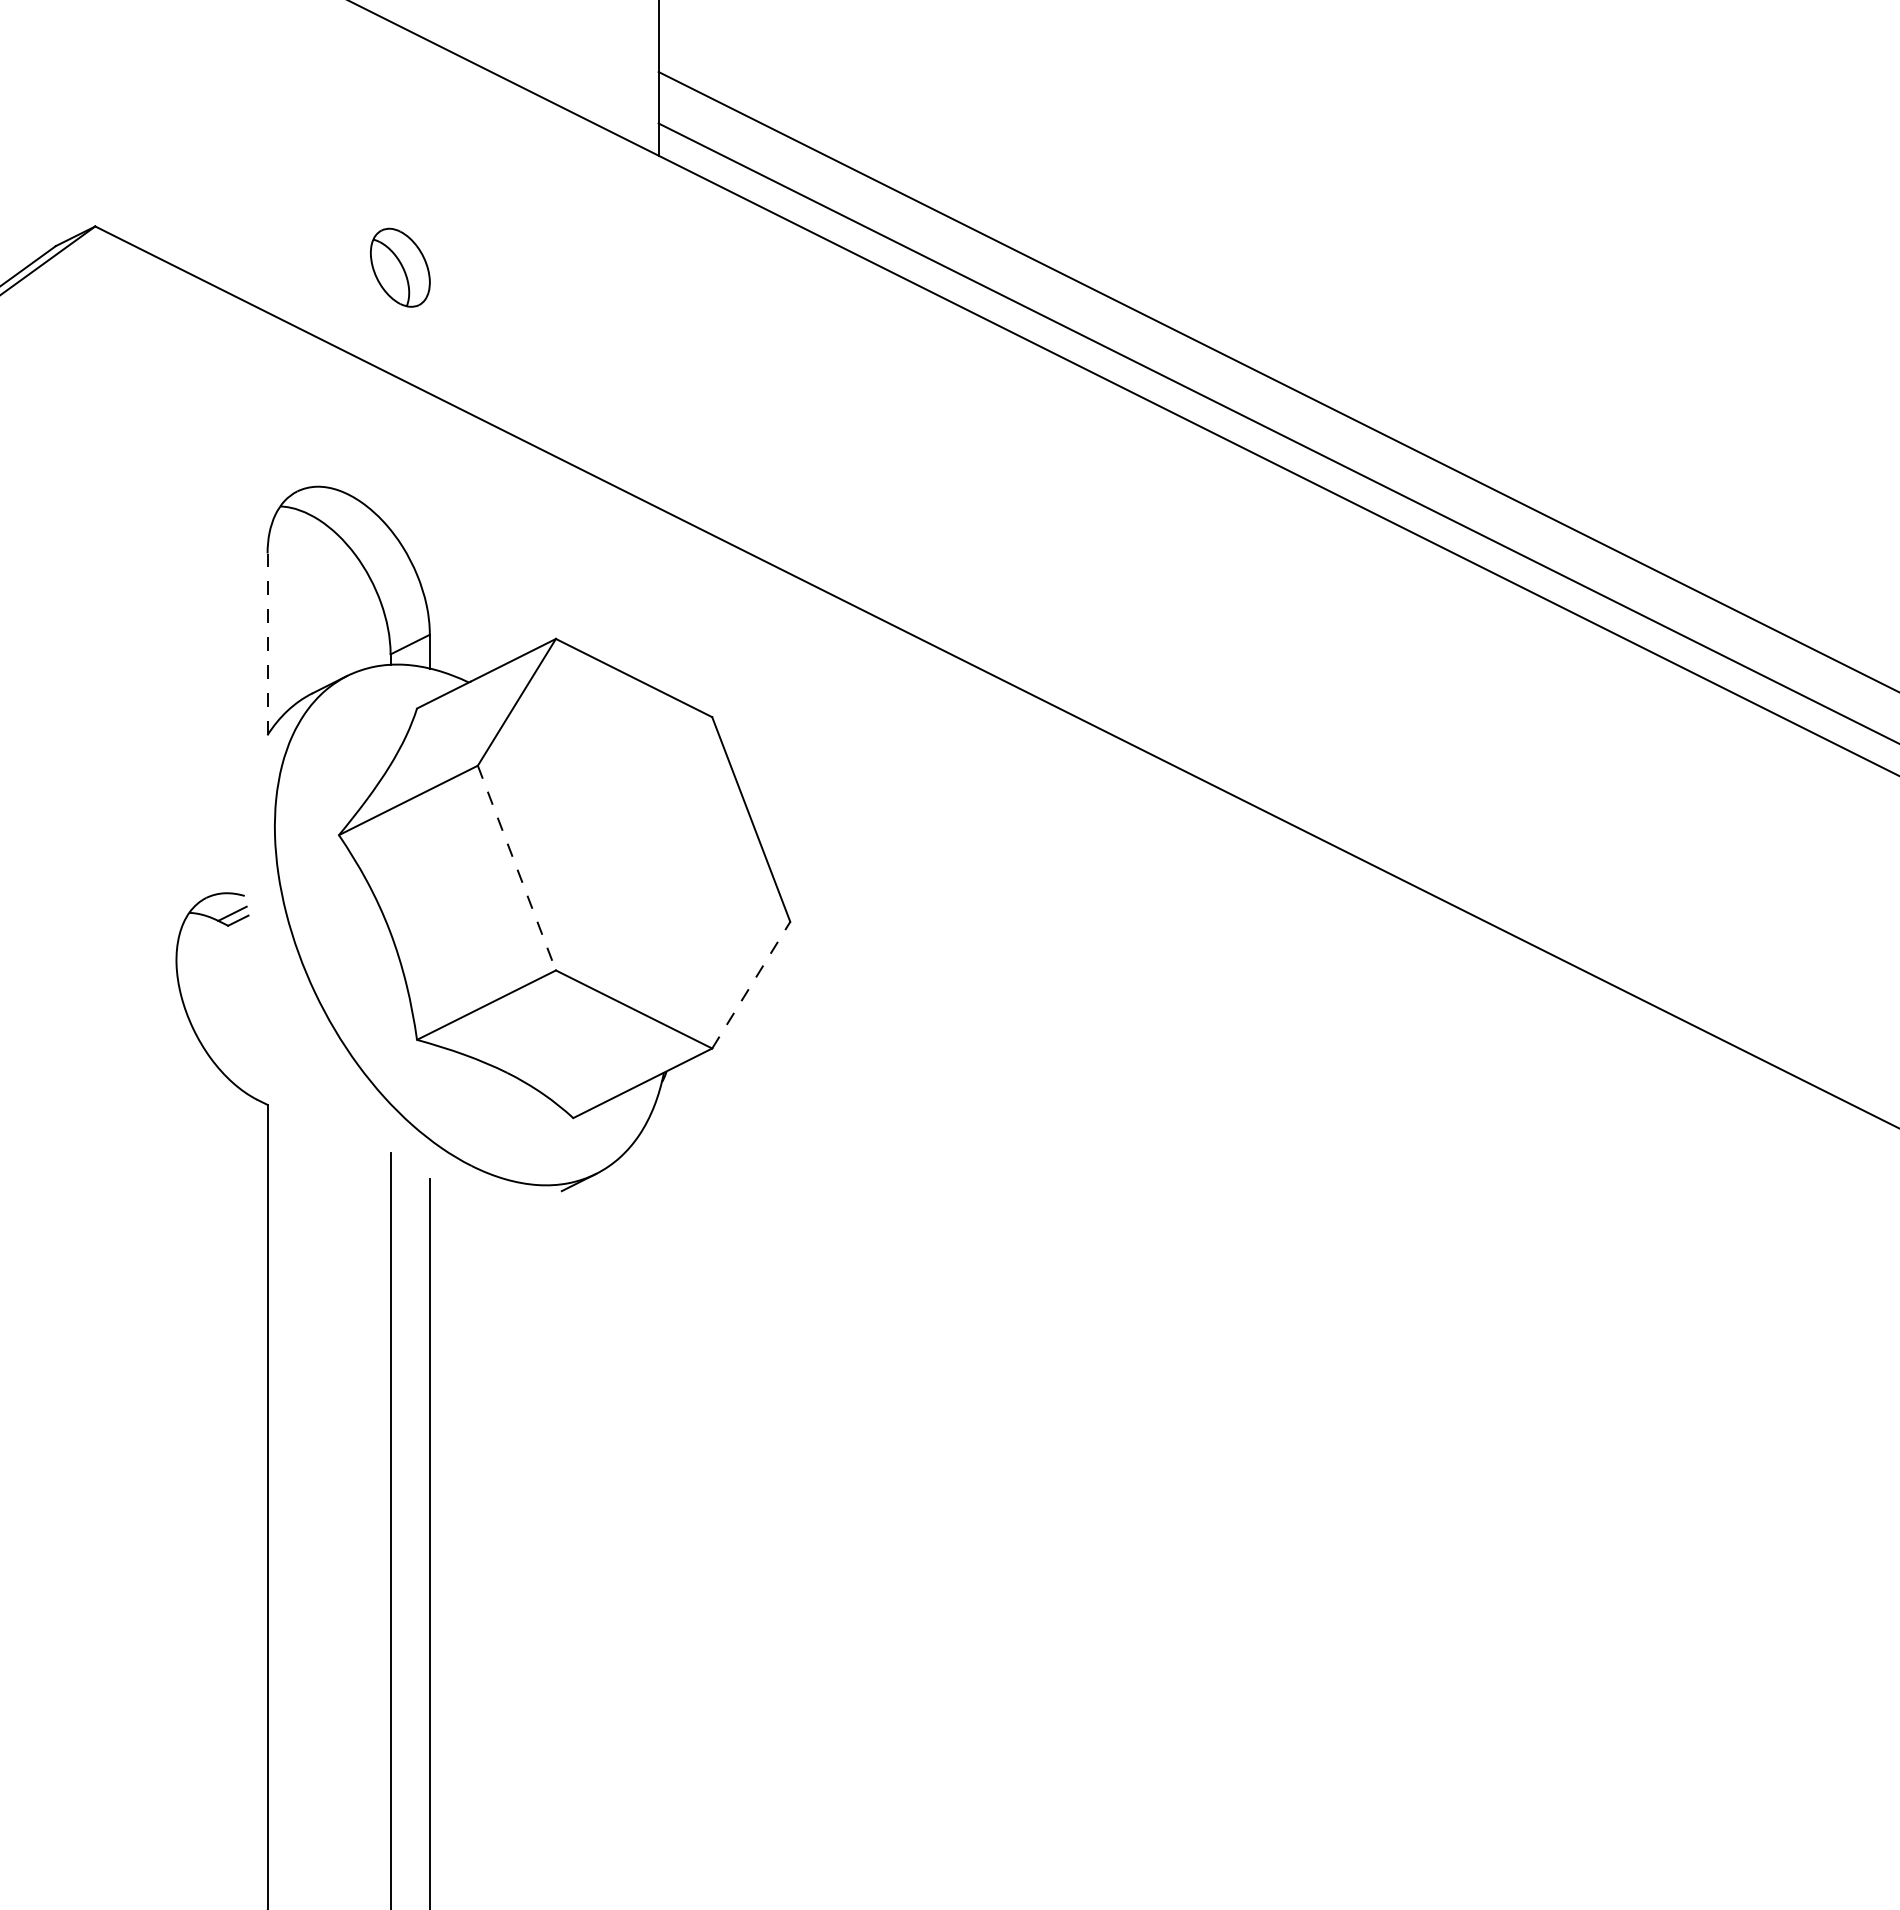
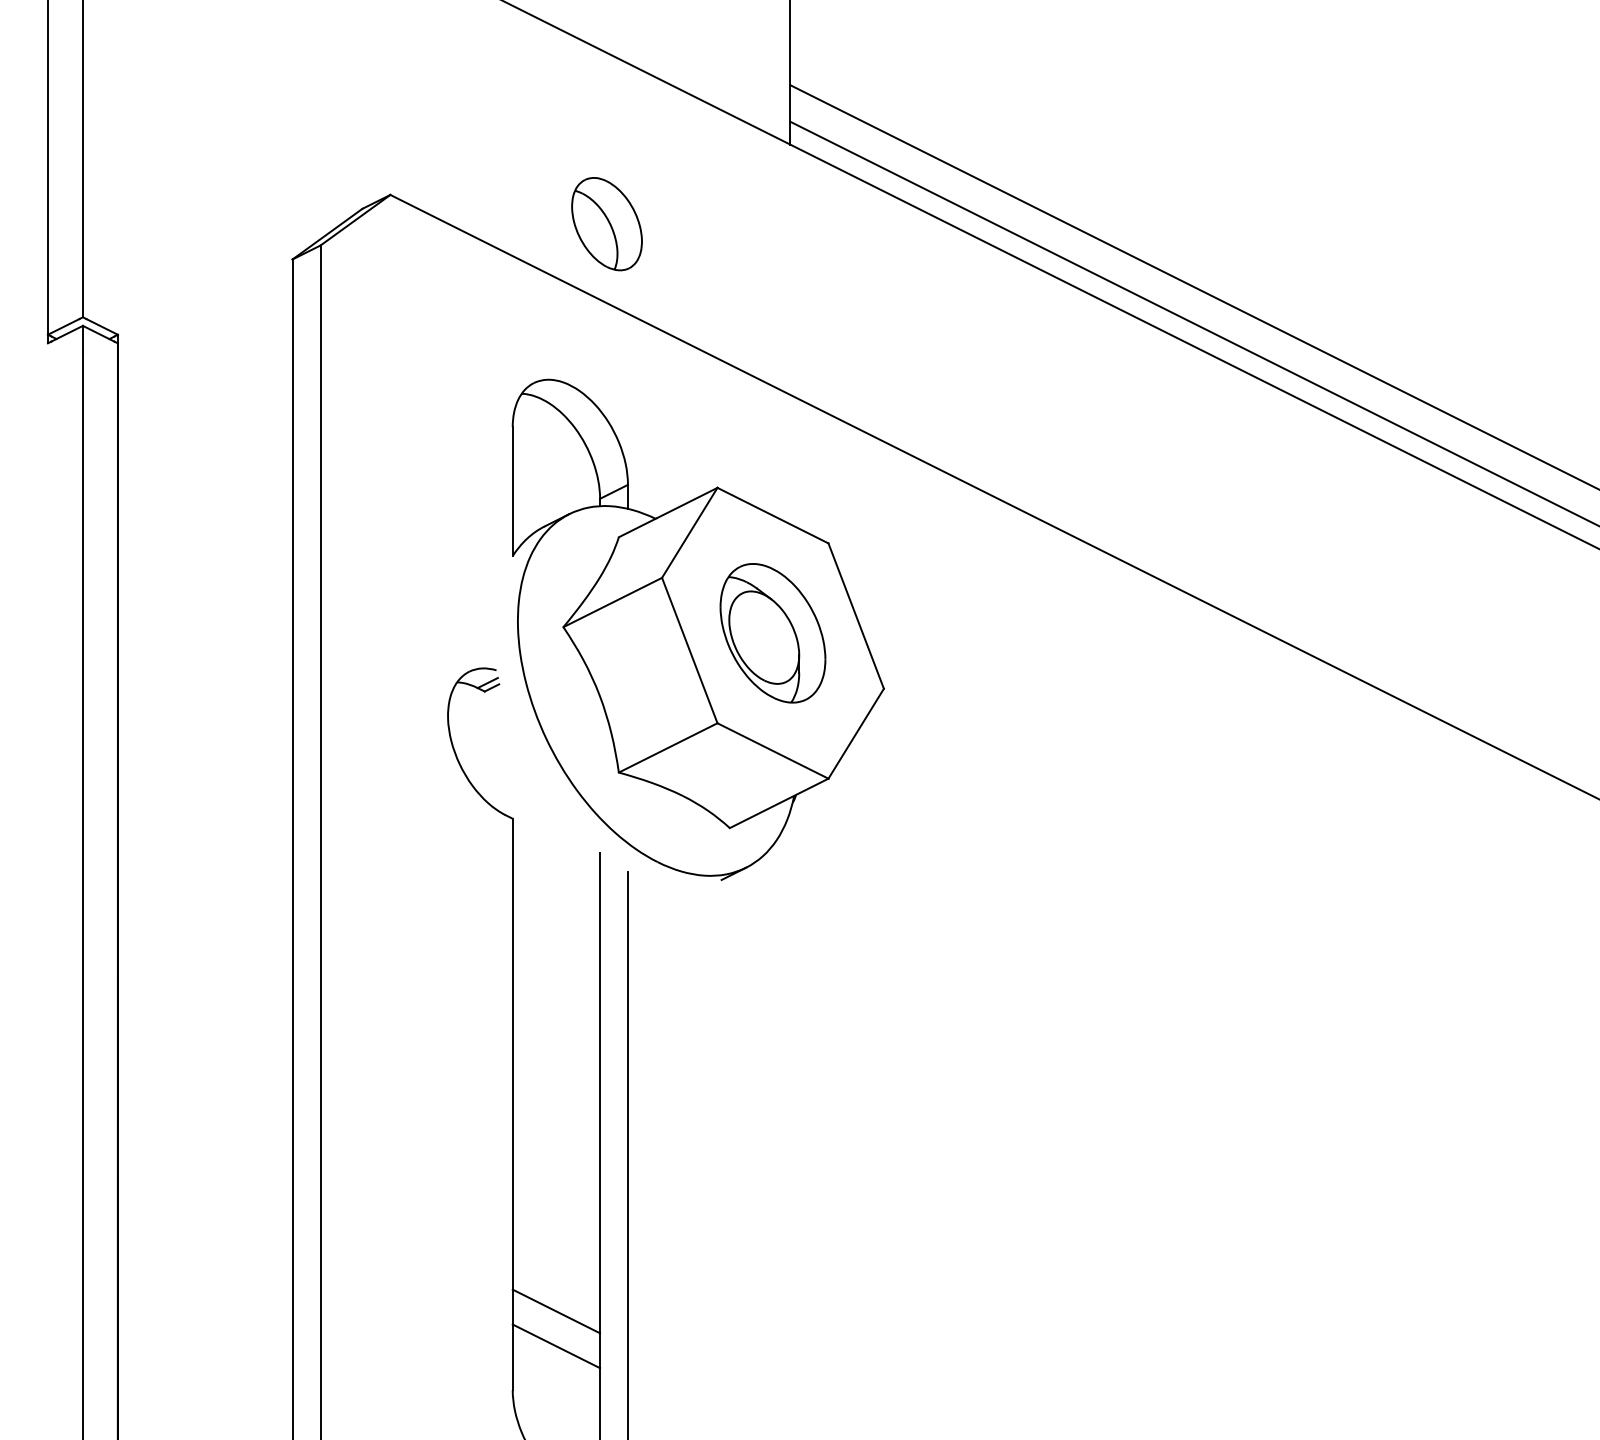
part: (399, 268) -> (606, 224), size x1.67
line: (267, 644) -> (512, 491), dashed -> solid
part: (633, 844) -> (772, 633), added
line: (516, 867) -> (689, 650), dashed -> solid
line: (751, 984) -> (856, 733), dashed -> solid
line: (329, 1798) -> (556, 1311), added
line: (329, 1848) -> (556, 1346), added

